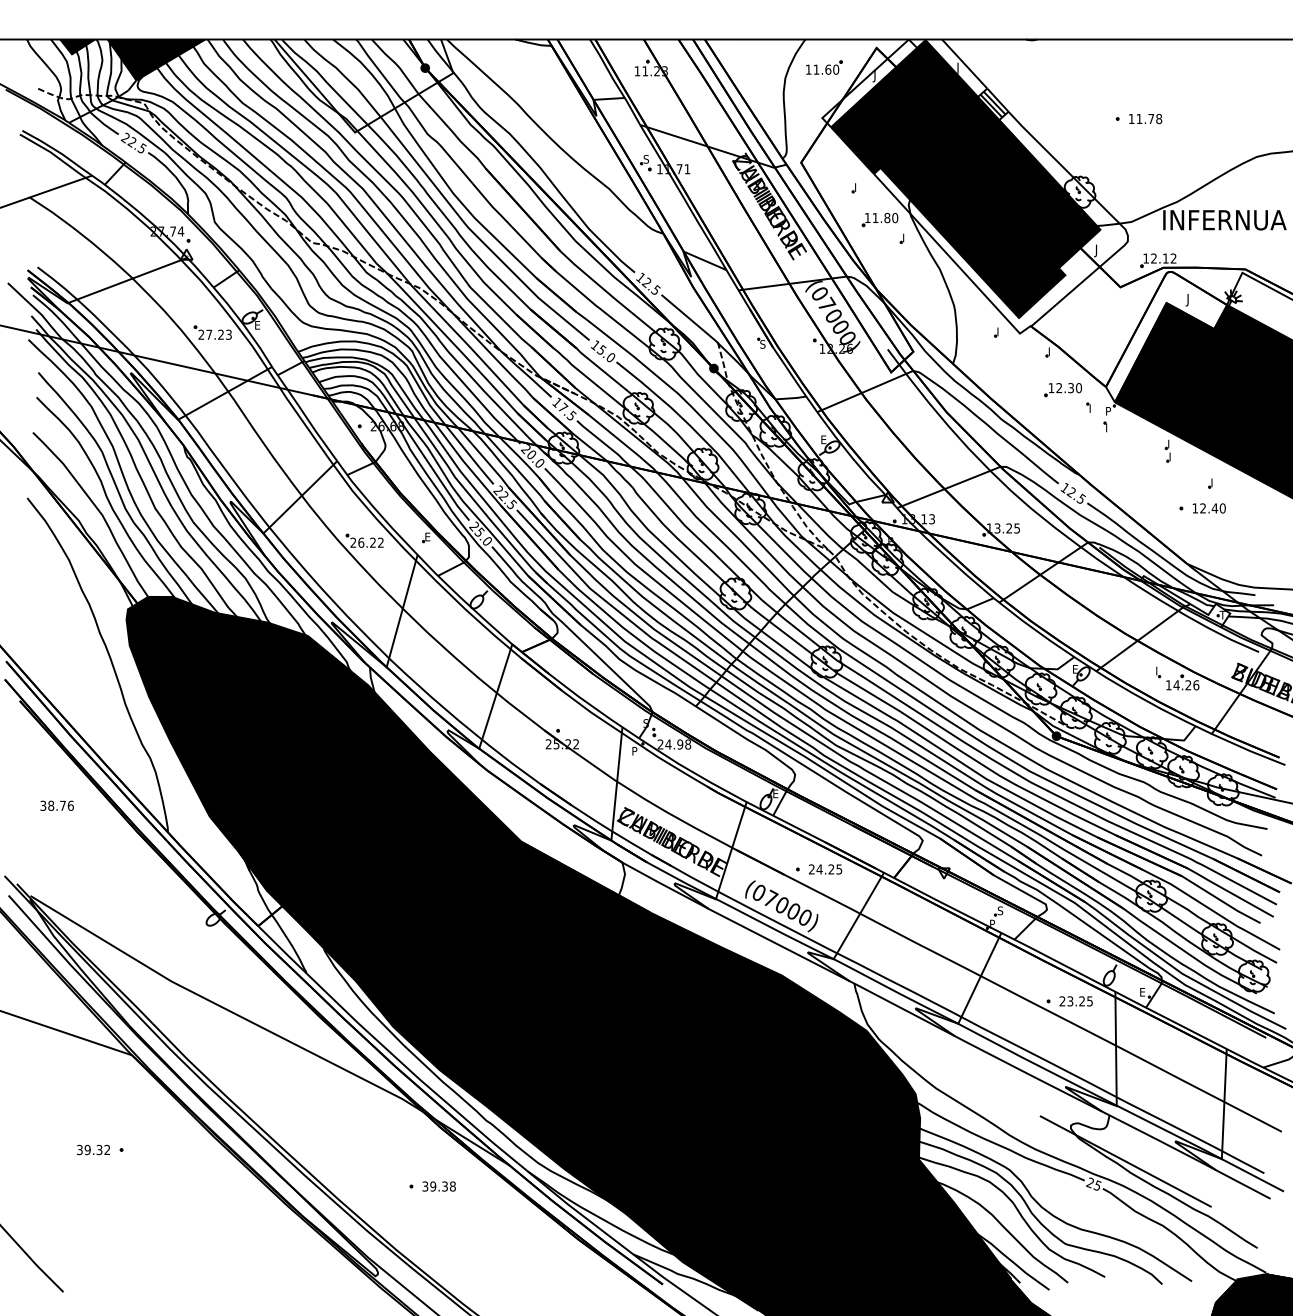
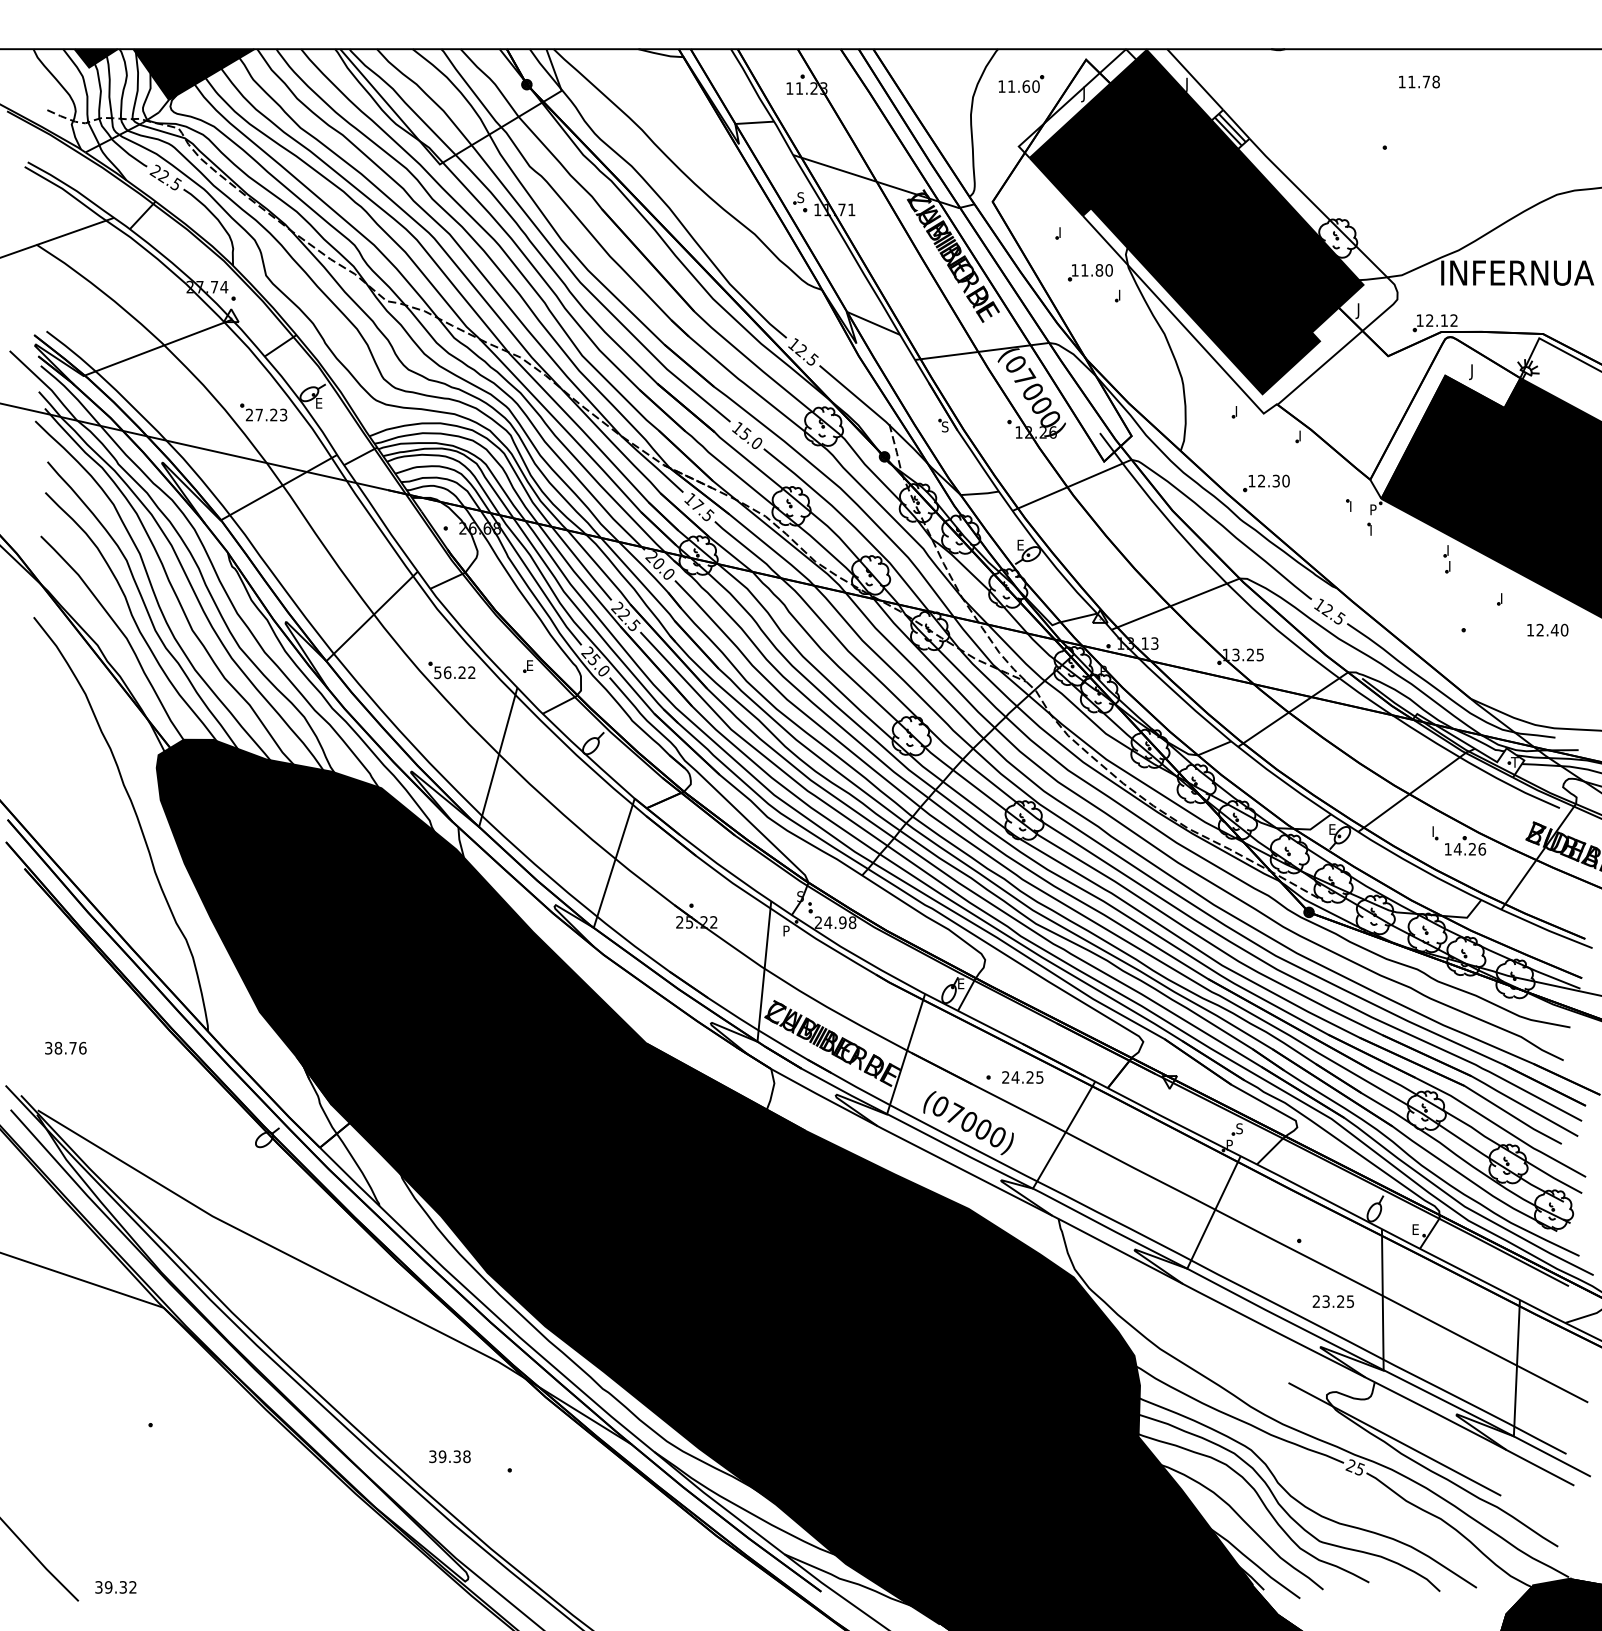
text: (1145, 118) -> (1419, 81), moved
part: (1062, 390) -> (1265, 484), moved
text: (1208, 508) -> (1546, 630), moved
text: (353, 542) -> (437, 672), 26.22 -> 56.22
text: (56, 805) -> (65, 1047), moved
text: (1075, 1001) -> (1332, 1301), moved
text: (93, 1149) -> (115, 1586), moved
text: (438, 1186) -> (449, 1456), moved

